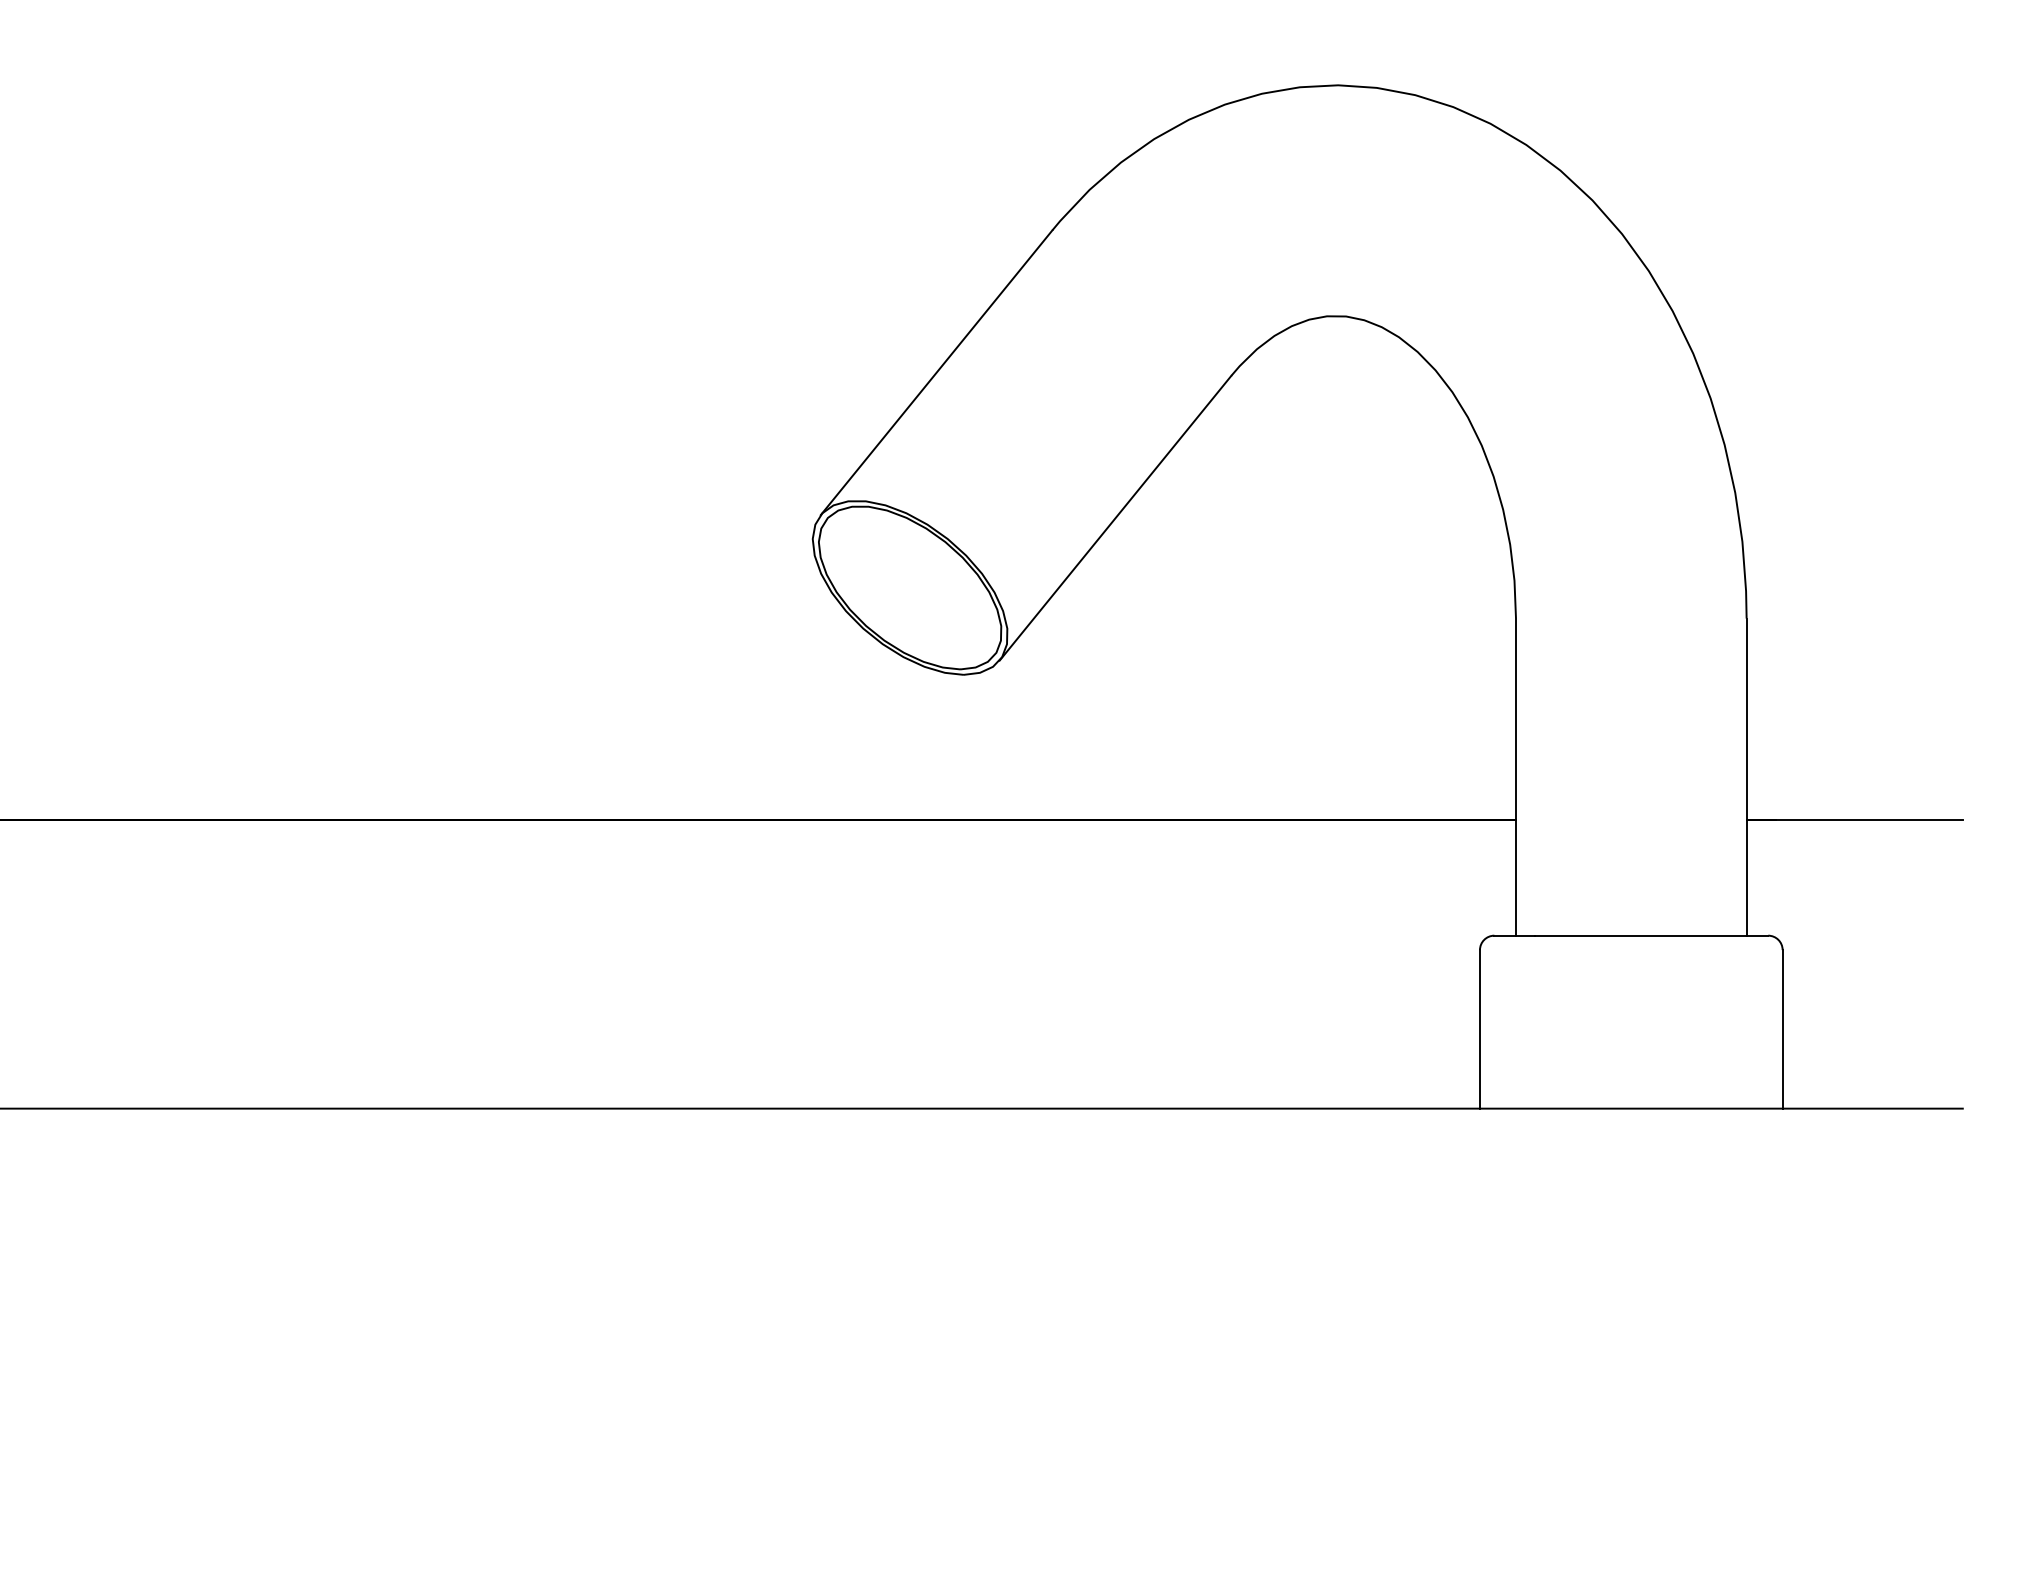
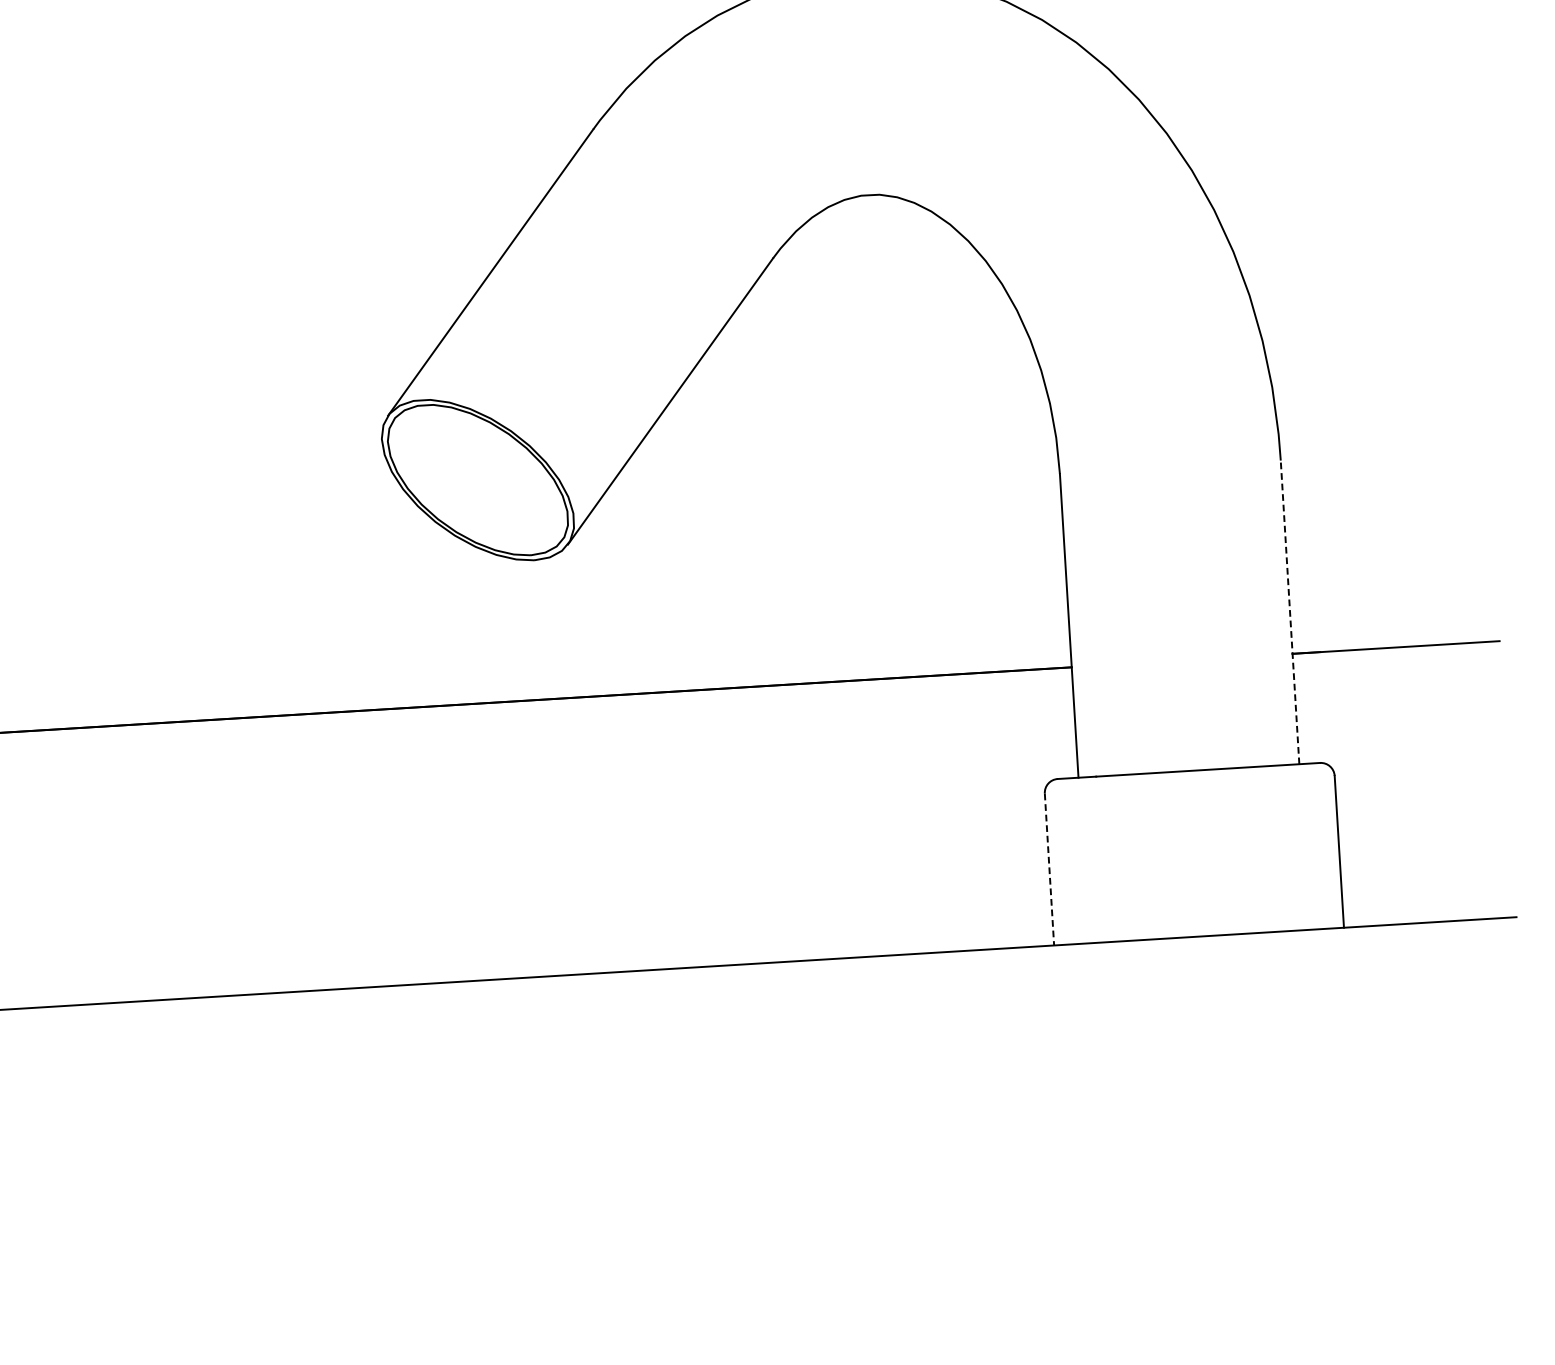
line: (1746, 777) -> (1289, 612), solid -> dashed
line: (1479, 1029) -> (1049, 869), solid -> dashed

